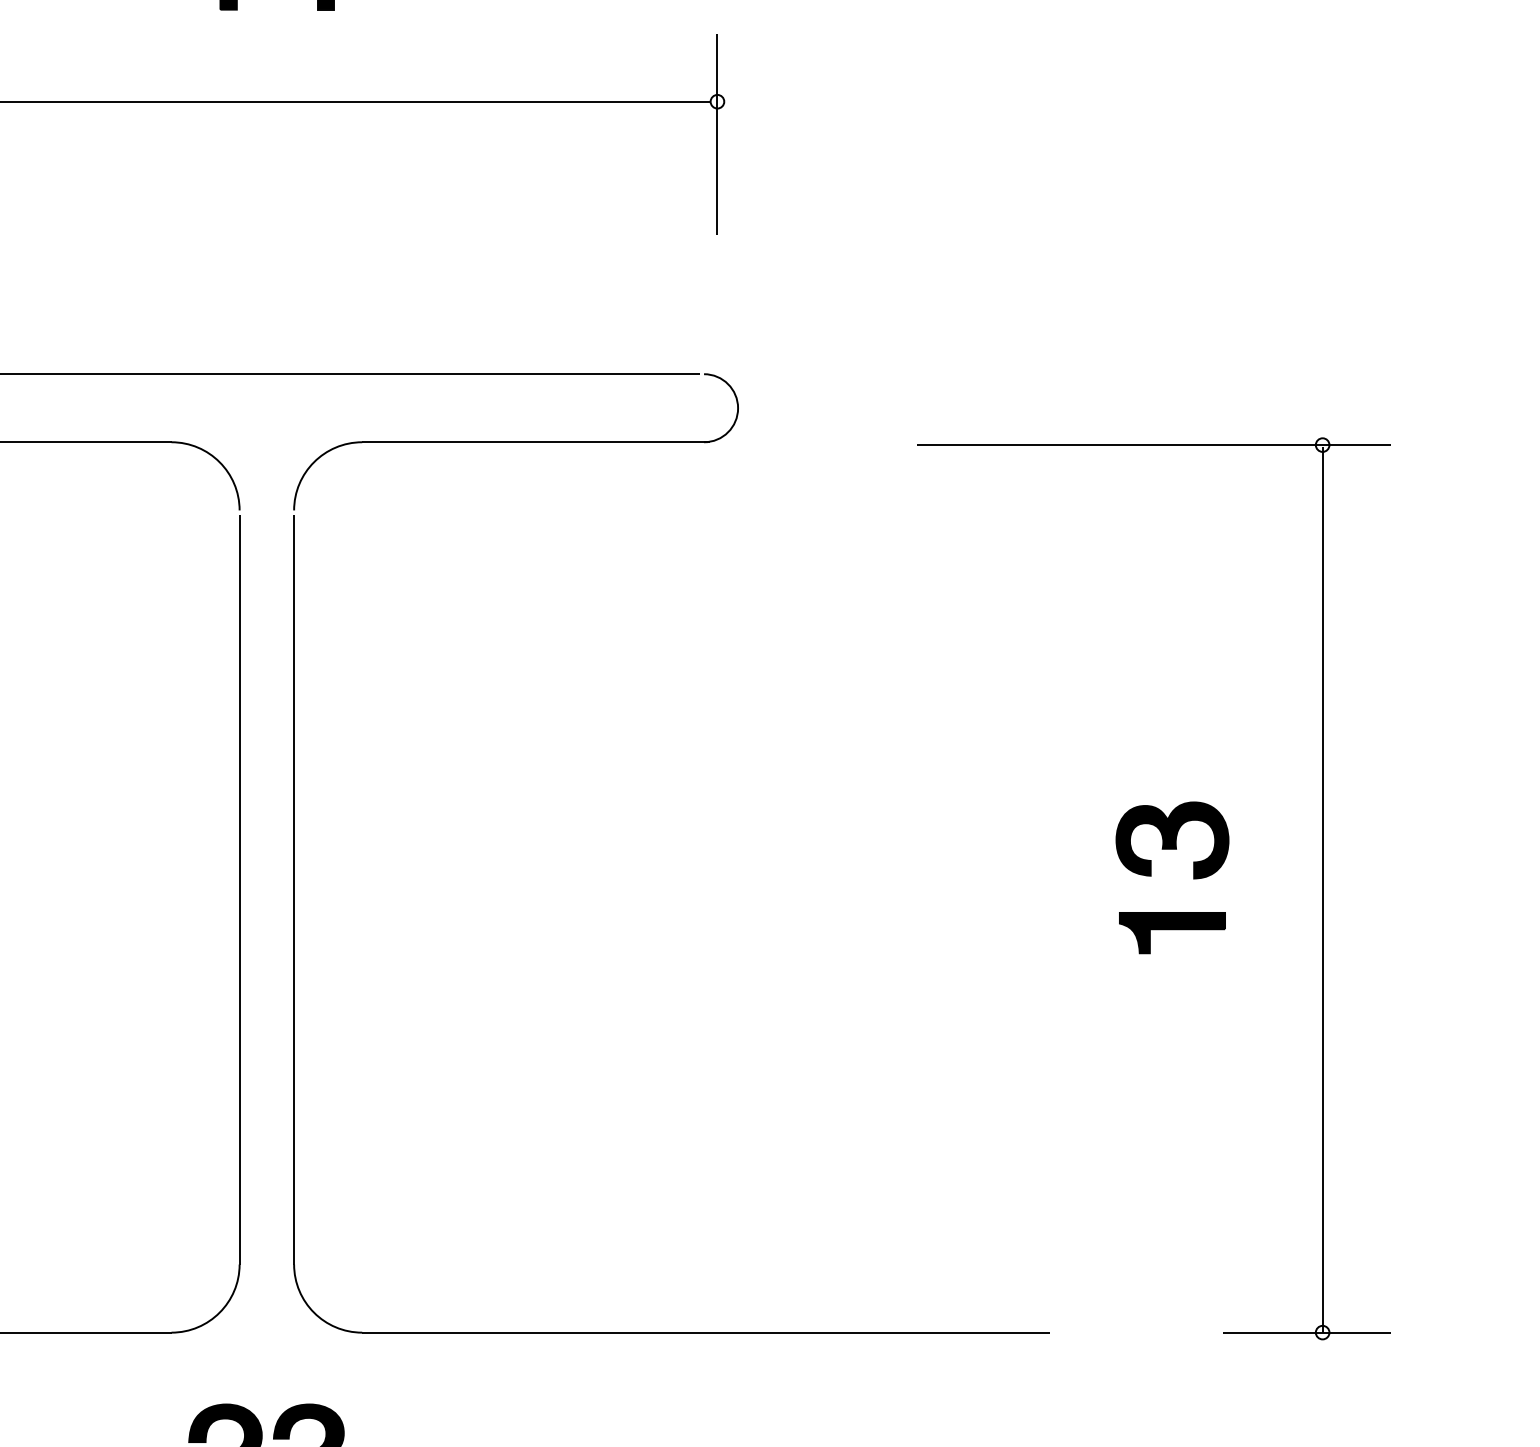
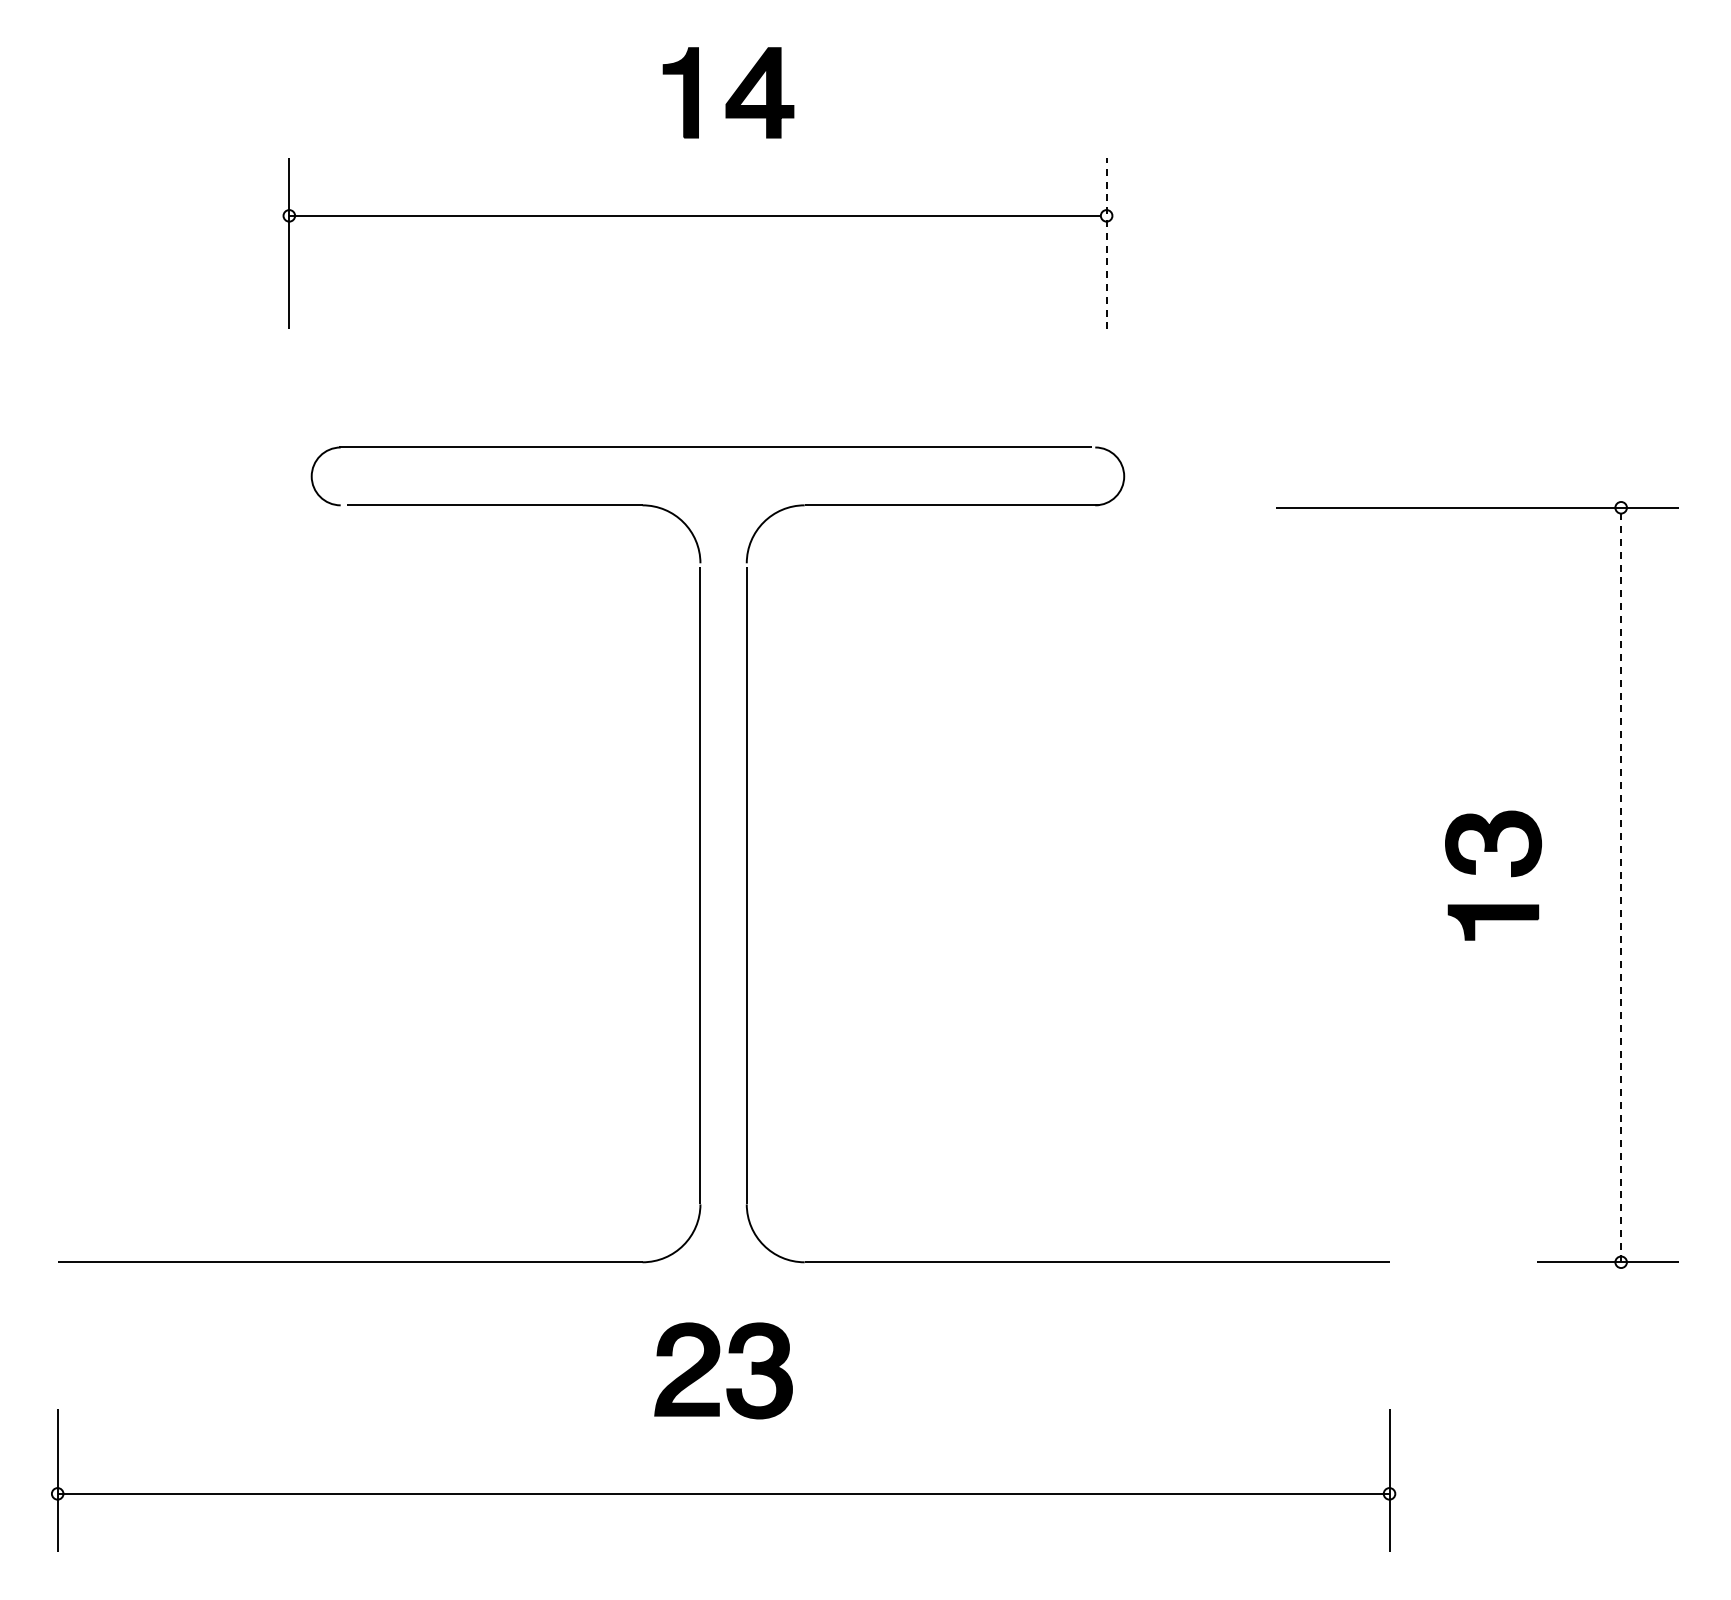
line: (717, 134) -> (1106, 243), solid -> dashed
line: (1323, 889) -> (1621, 885), solid -> dashed

